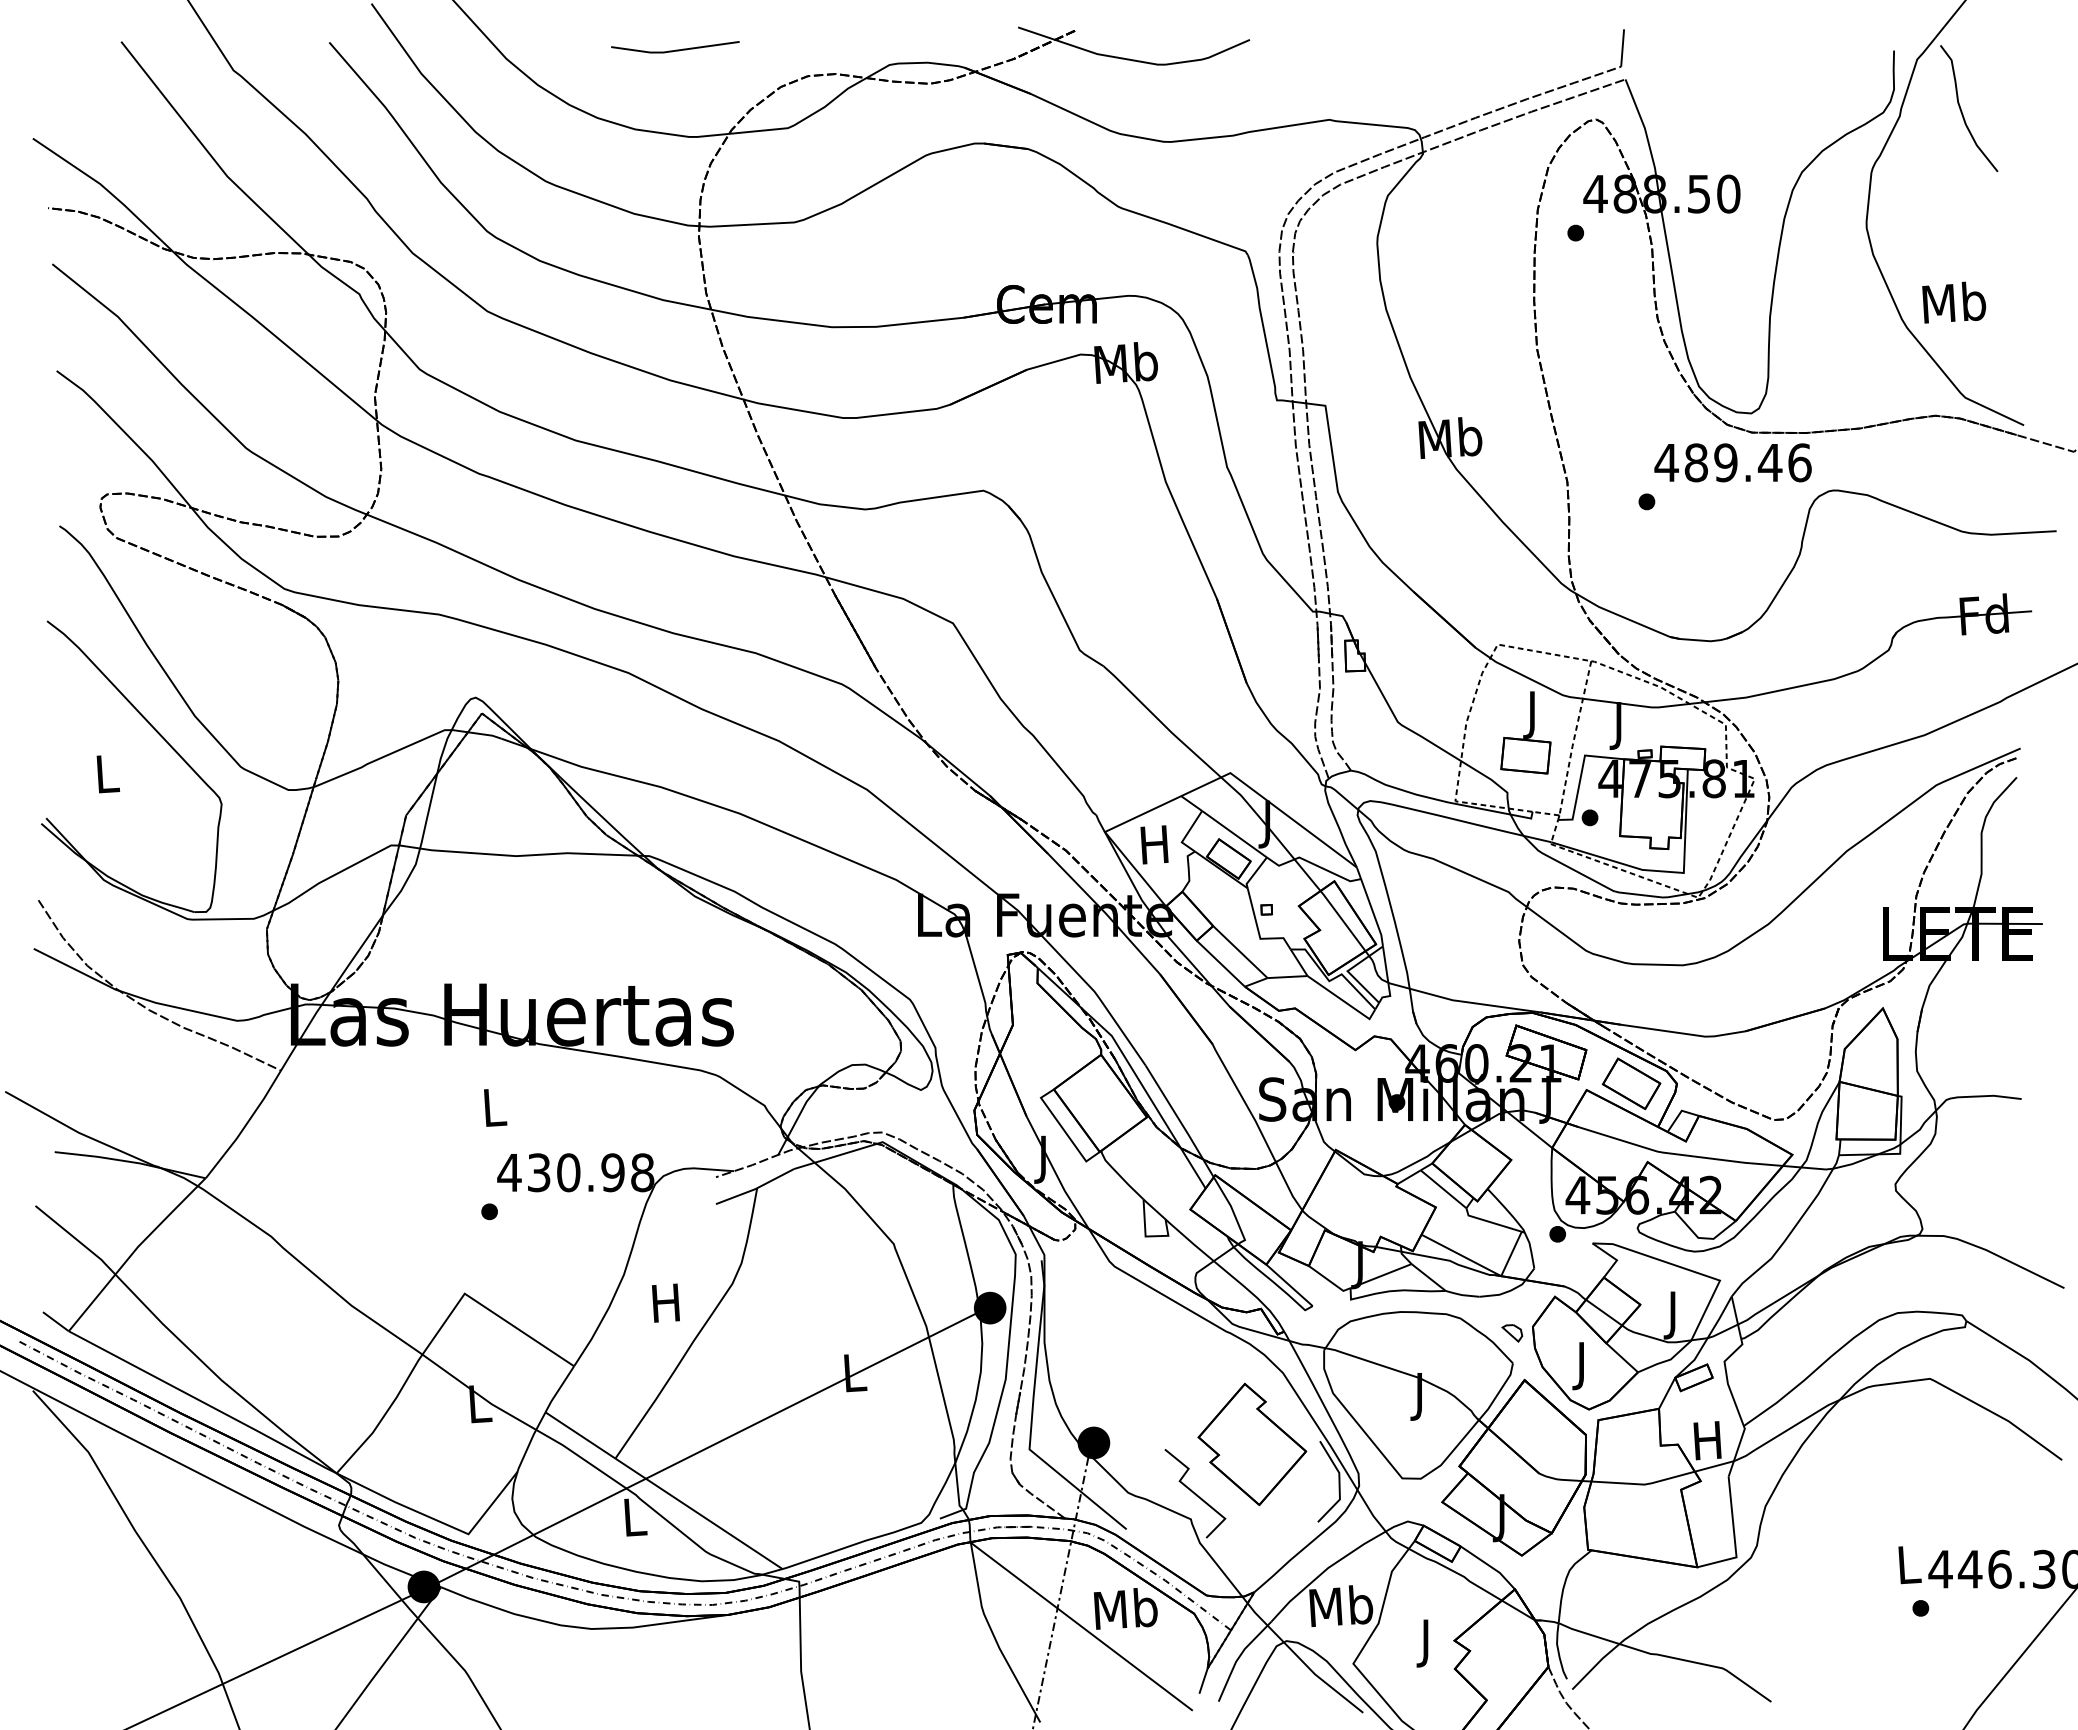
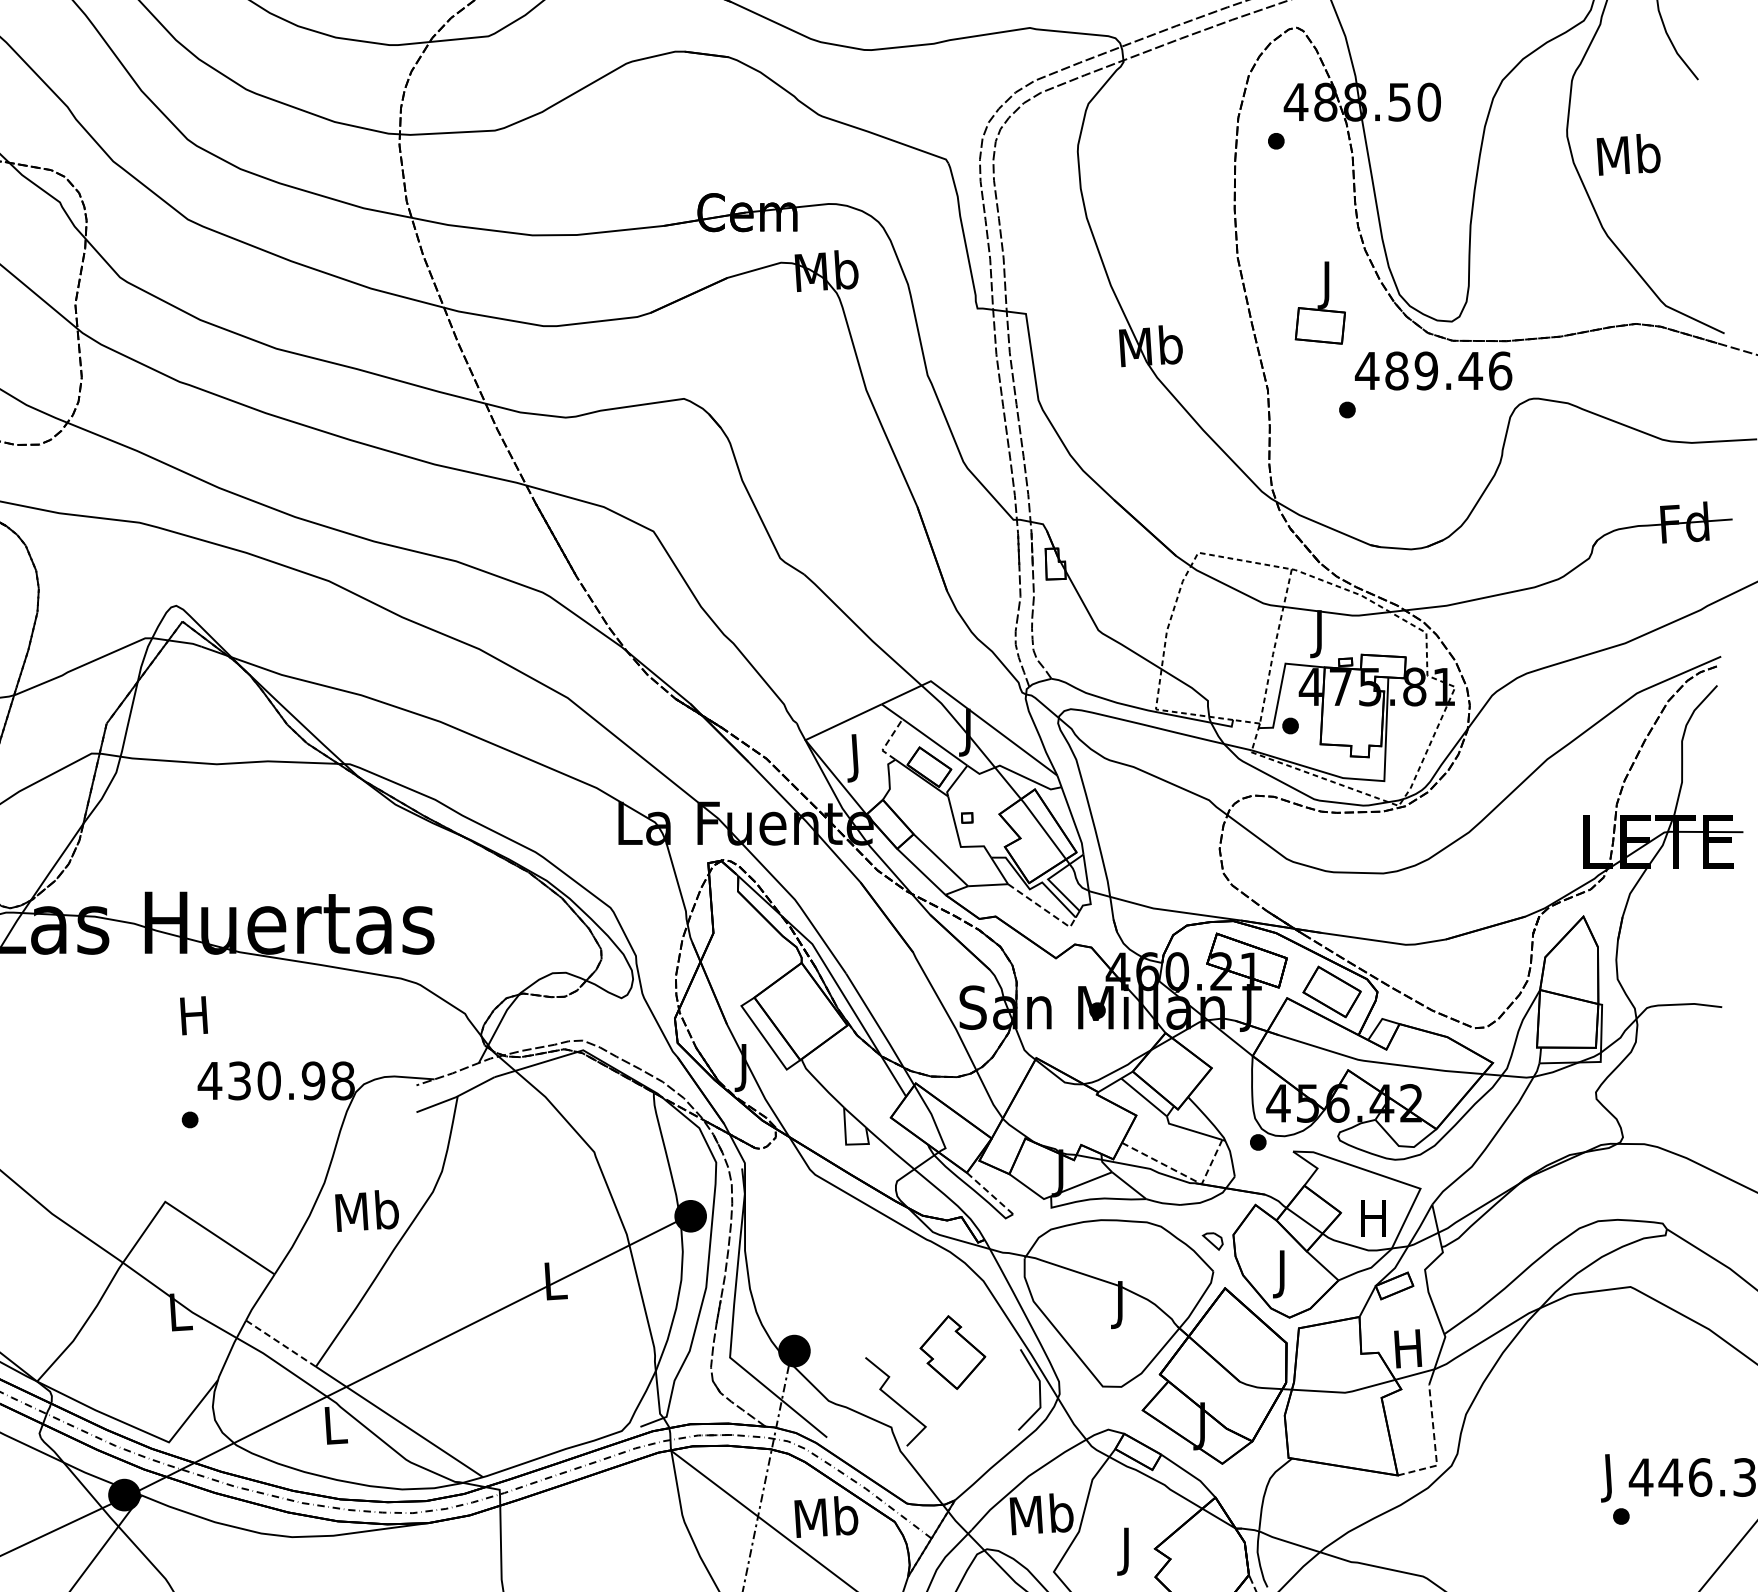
text: (1954, 302) -> (1629, 154), moved
part: (1525, 732) -> (1320, 302), moved
line: (1187, 834) -> (888, 742), solid -> dashed
text: (1154, 849) -> (855, 757), H -> J
line: (1344, 1001) -> (1045, 909), solid -> dashed
text: (493, 1107) -> (194, 1015), L -> H
line: (1483, 1266) -> (1184, 1174), solid -> dashed
line: (1289, 1285) -> (990, 1193), solid -> dashed
text: (666, 1302) -> (367, 1210), H -> Mb
text: (1672, 1315) -> (1373, 1223), J -> H
line: (580, 1435) -> (281, 1343), solid -> dashed
part: (1252, 1444) -> (953, 1352), size x0.6
line: (1734, 1537) -> (1435, 1445), solid -> dashed
text: (1909, 1570) -> (1610, 1478), L -> J

